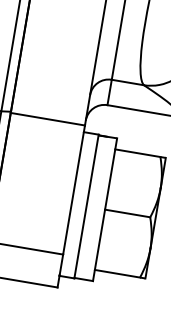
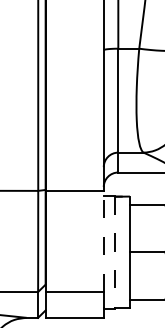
line: (73, 189) -> (103, 241), solid -> dashed
line: (86, 206) -> (115, 252), solid -> dashed

